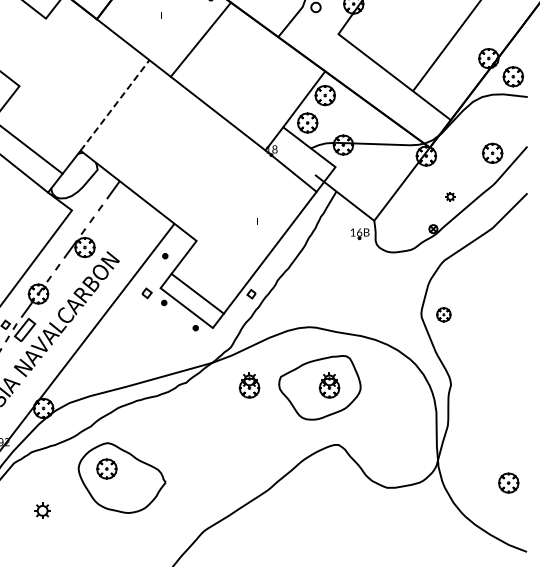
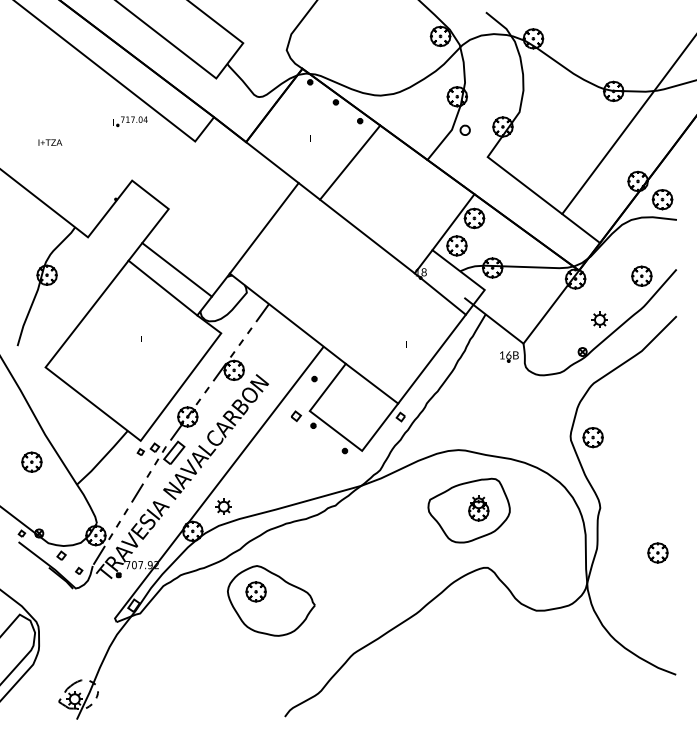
line: (115, 105) -> (264, 228), dashed -> solid
part: (450, 196) -> (599, 319), size x1.67
line: (197, 293) -> (371, 383), moved
part: (443, 314) -> (592, 437), size x1.43
part: (249, 385) -> (398, 508), removed
part: (508, 482) -> (657, 552), moved
part: (42, 510) -> (223, 506), moved

